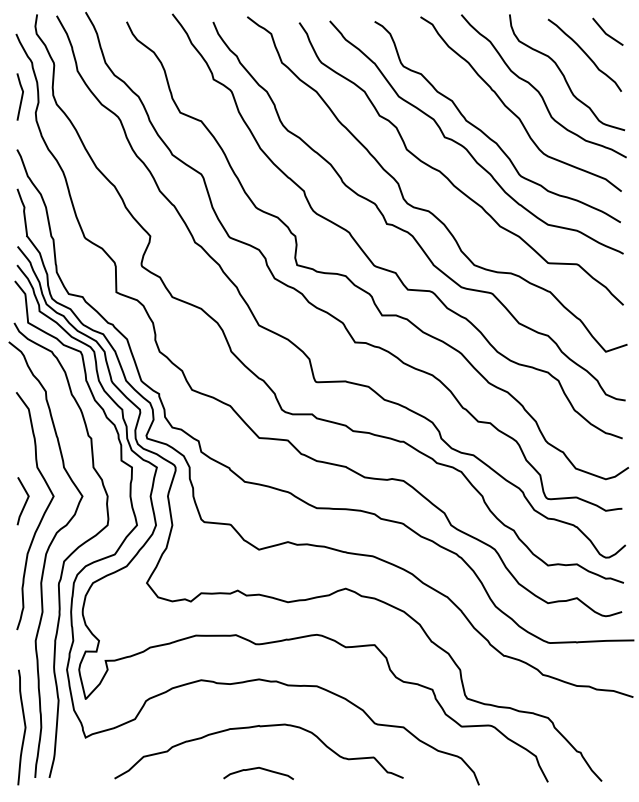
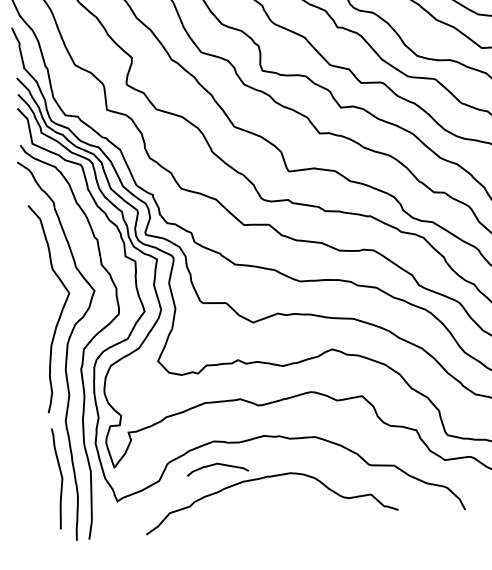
curve: (24, 503) -> (44, 301), removed
curve: (24, 727) -> (61, 478), moved
curve: (256, 769) -> (215, 465), moved

